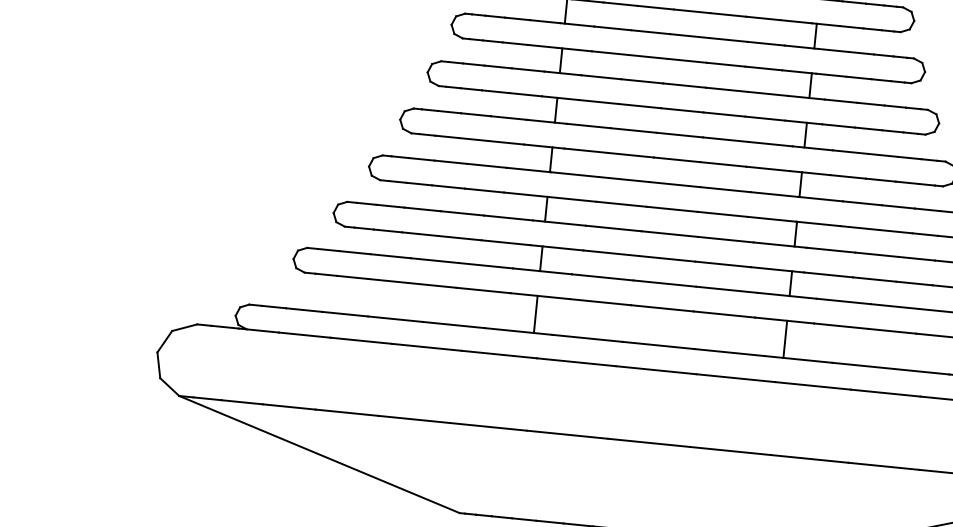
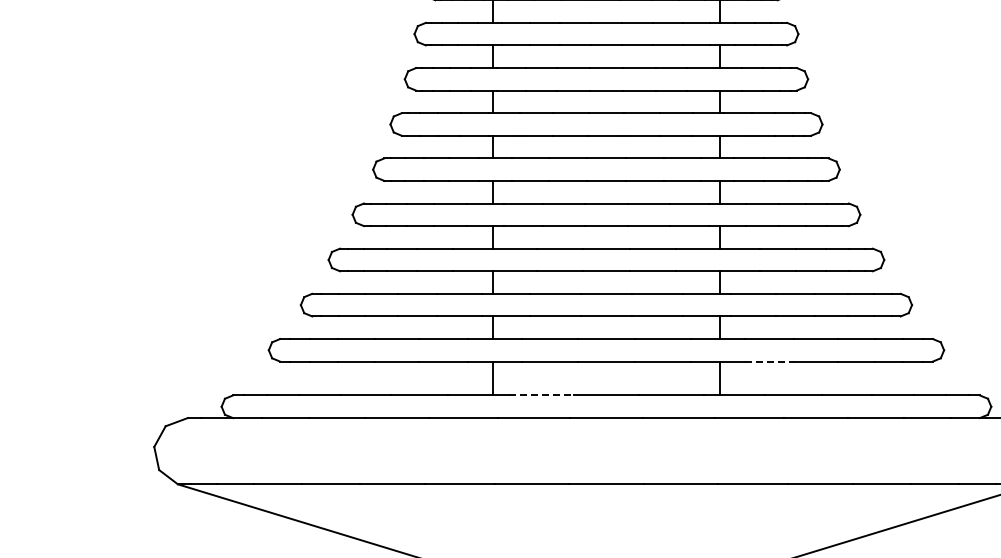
line: (841, 326) -> (769, 361), solid -> dashed
line: (588, 338) -> (542, 395), solid -> dashed

